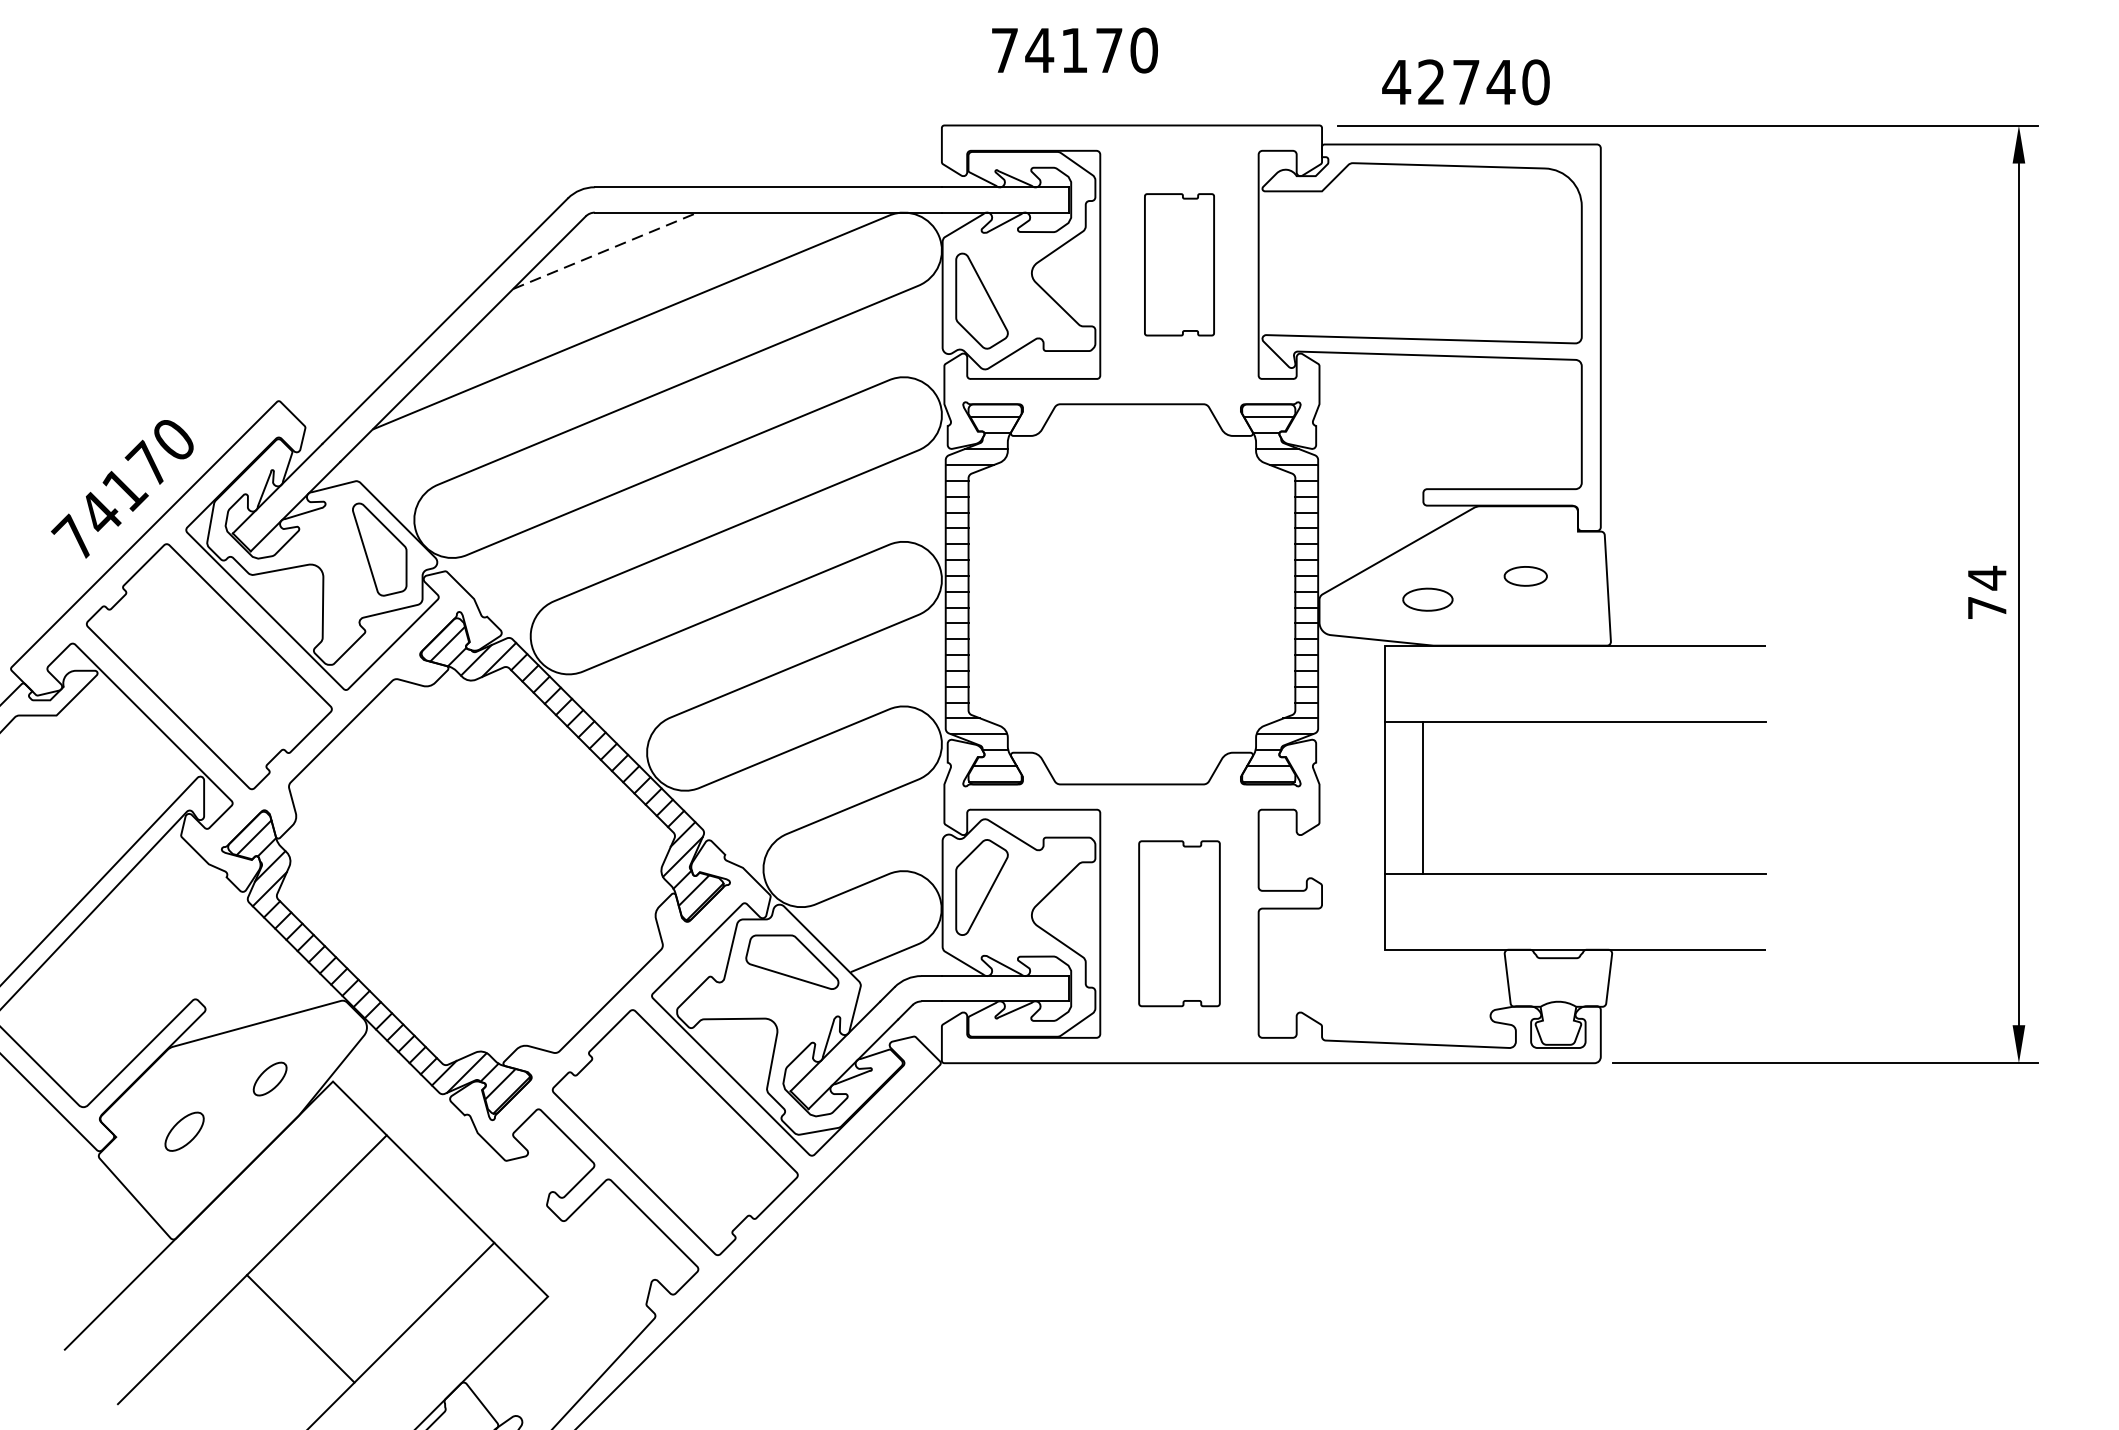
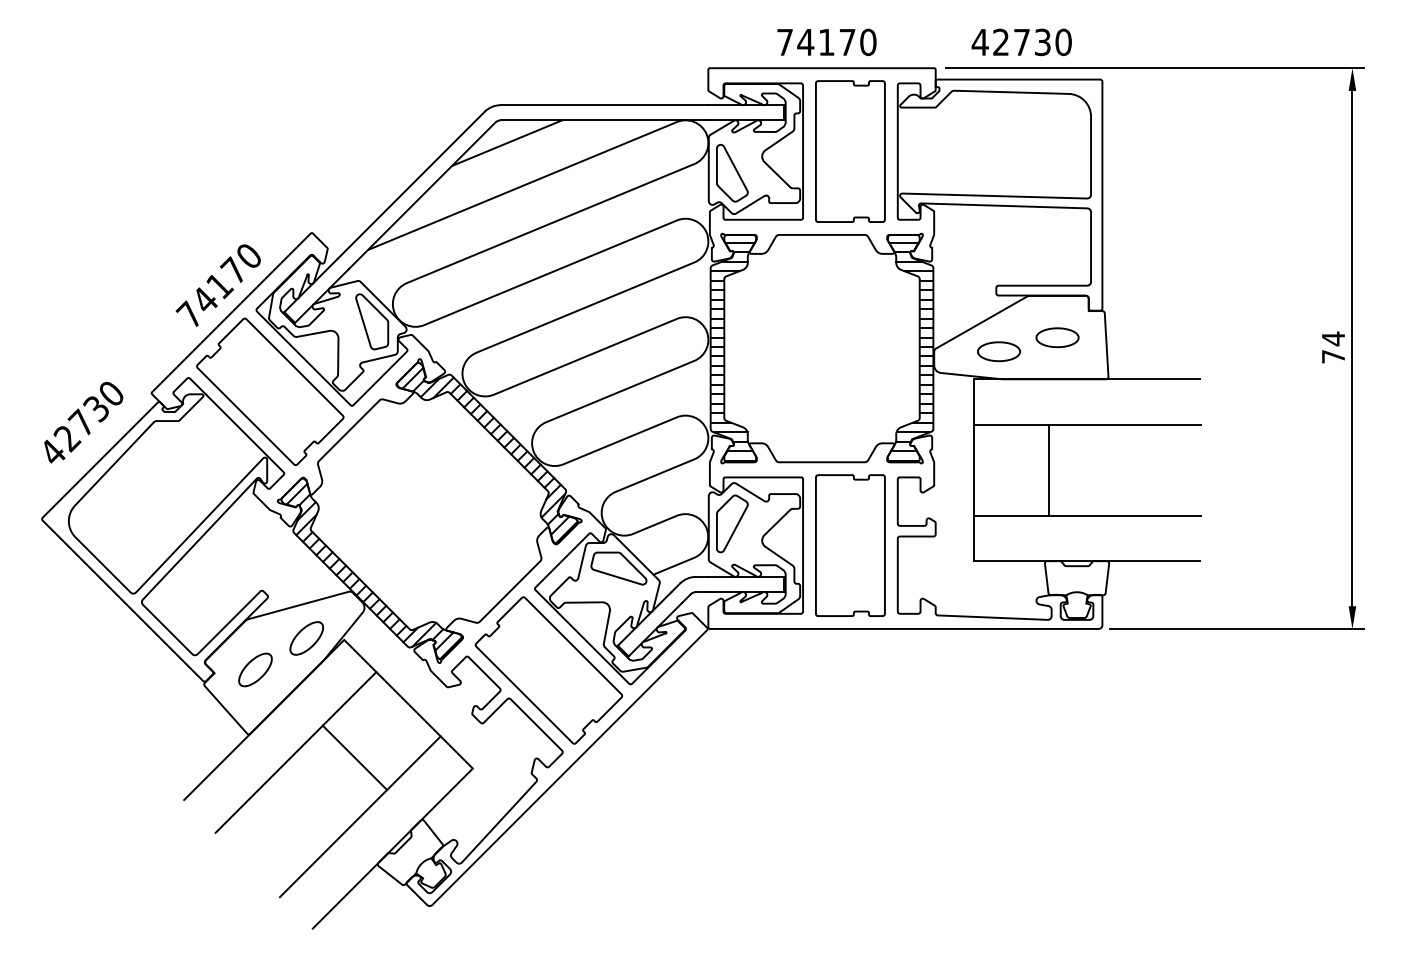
text: (1074, 50) -> (826, 42), moved
text: (1500, 82) -> (1042, 42), 42740 -> 42730
line: (605, 251) -> (507, 143), dashed -> solid
part: (1179, 264) -> (850, 151), size x1.67
part: (1525, 575) -> (1057, 337), size x1.67
part: (1427, 599) -> (998, 351), size x1.43
line: (1423, 796) -> (1049, 469), moved
part: (1179, 923) -> (850, 545), size x1.43
part: (269, 1079) -> (306, 638), size x1.67
part: (184, 1130) -> (255, 669), size x1.43
line: (299, 1328) -> (354, 757), moved

